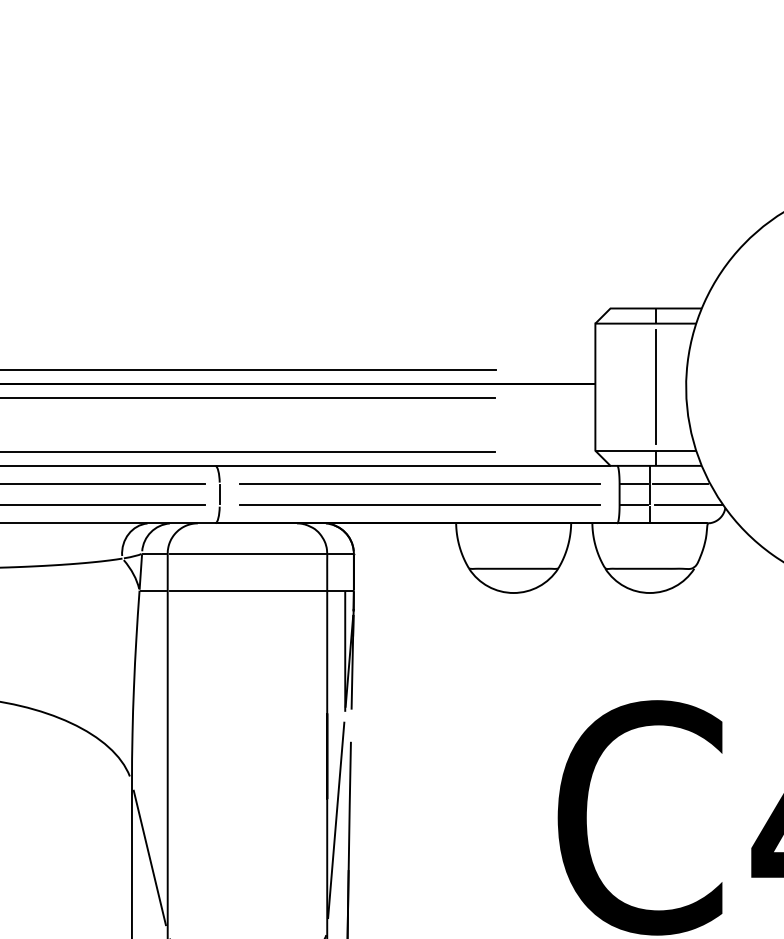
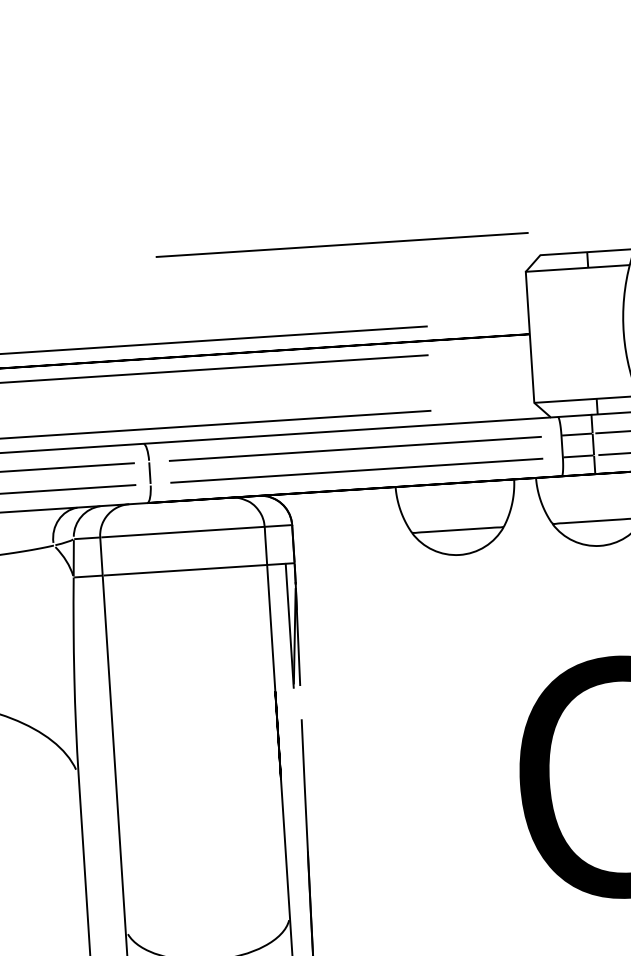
line: (419, 285) -> (341, 244), added
line: (655, 386) -> (591, 332), removed
line: (336, 820) -> (292, 801), removed
line: (149, 857) -> (101, 851), removed

